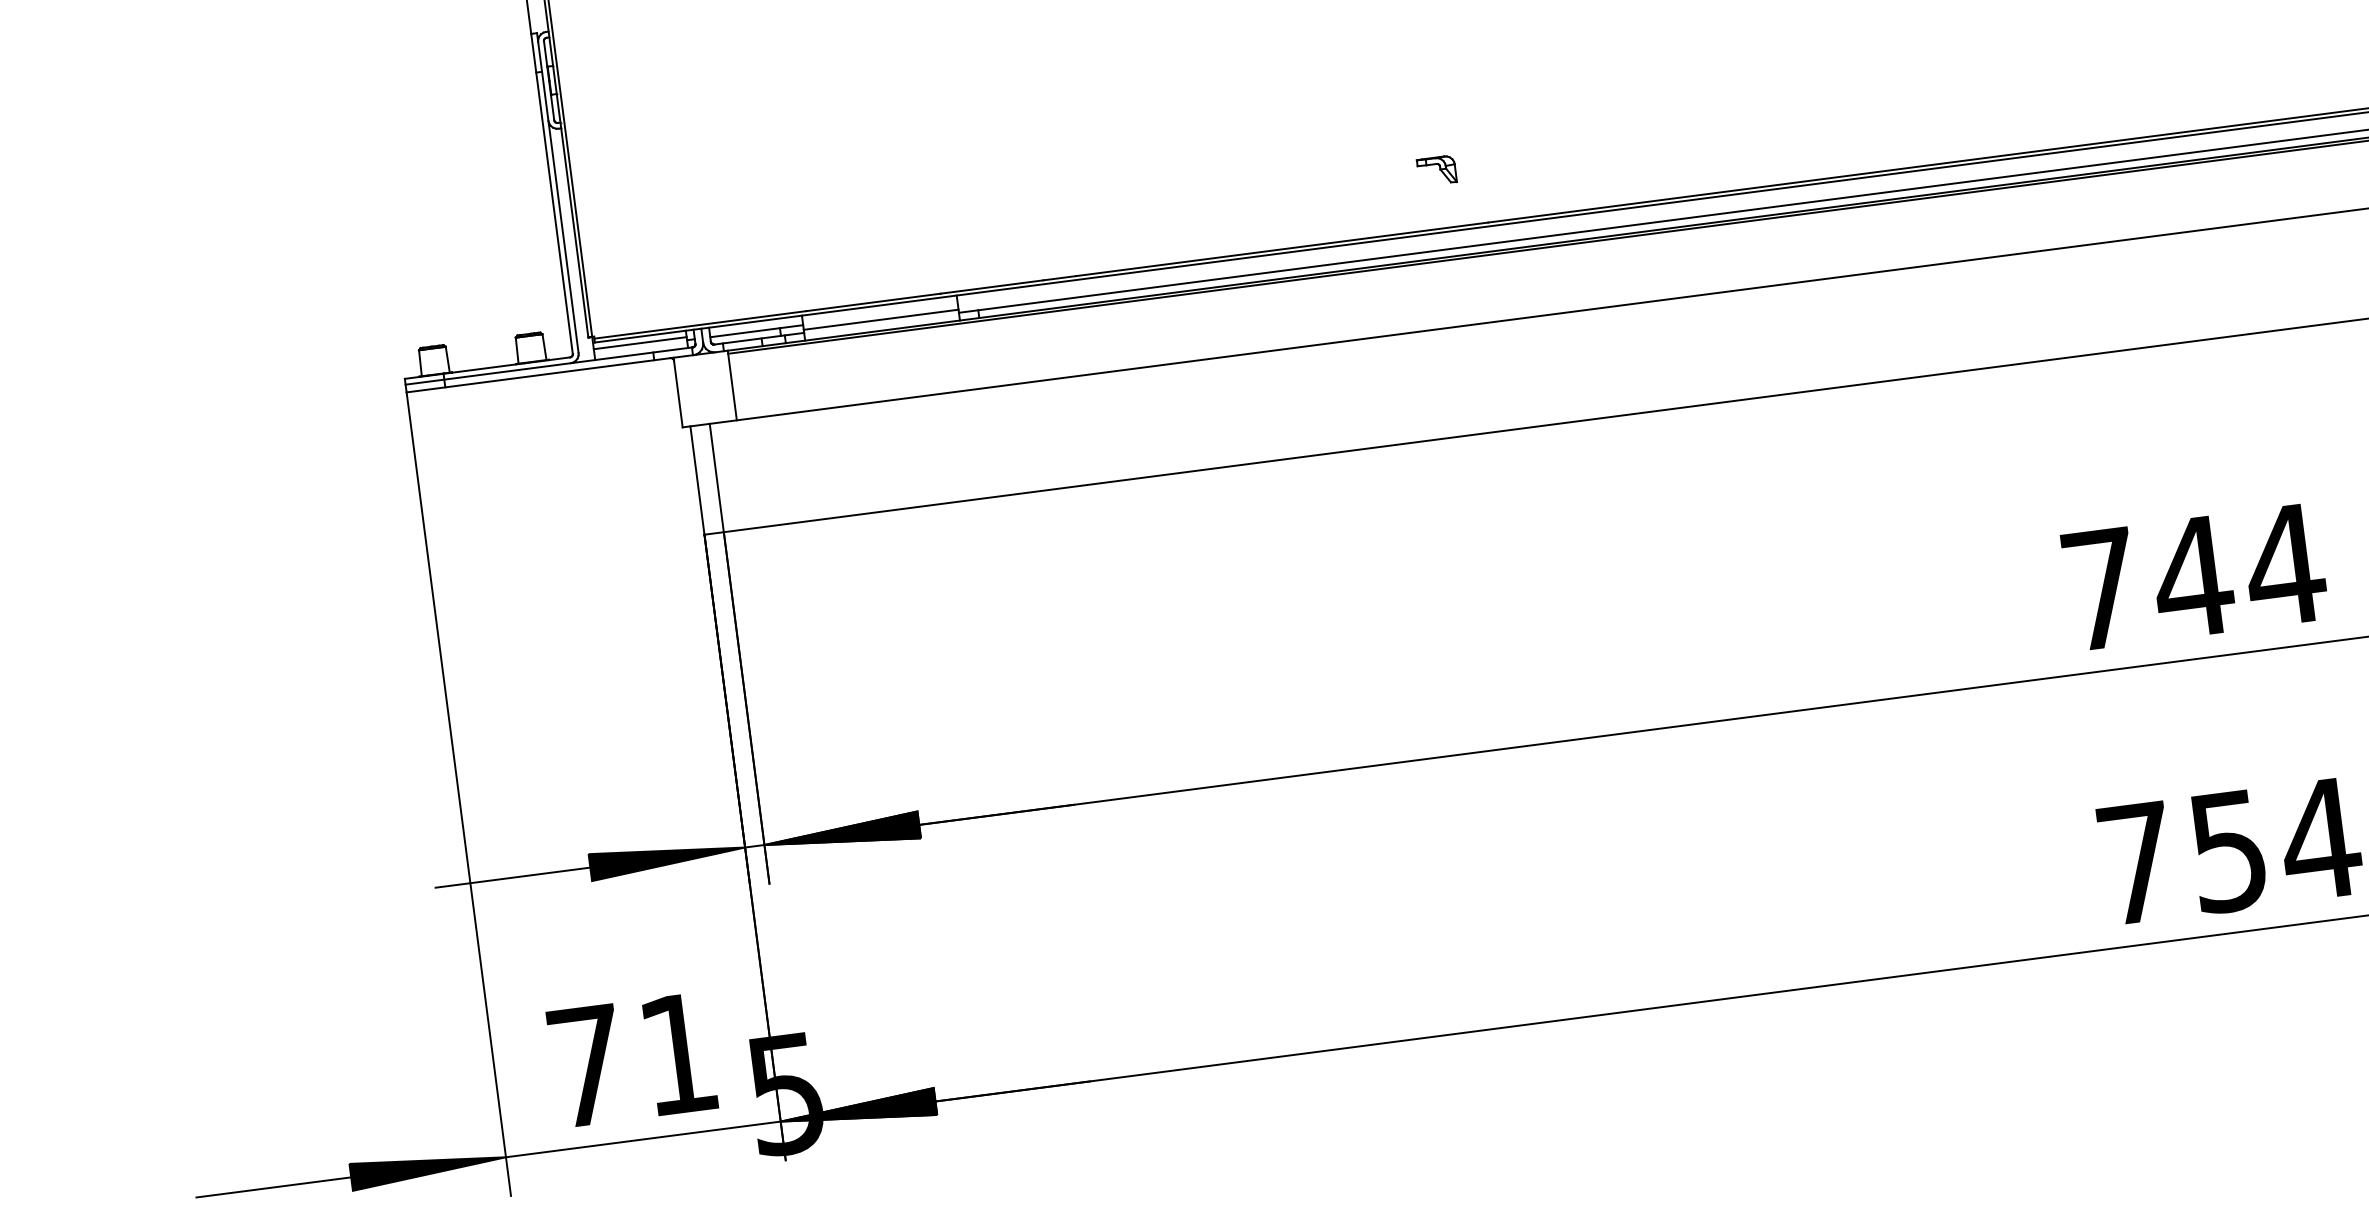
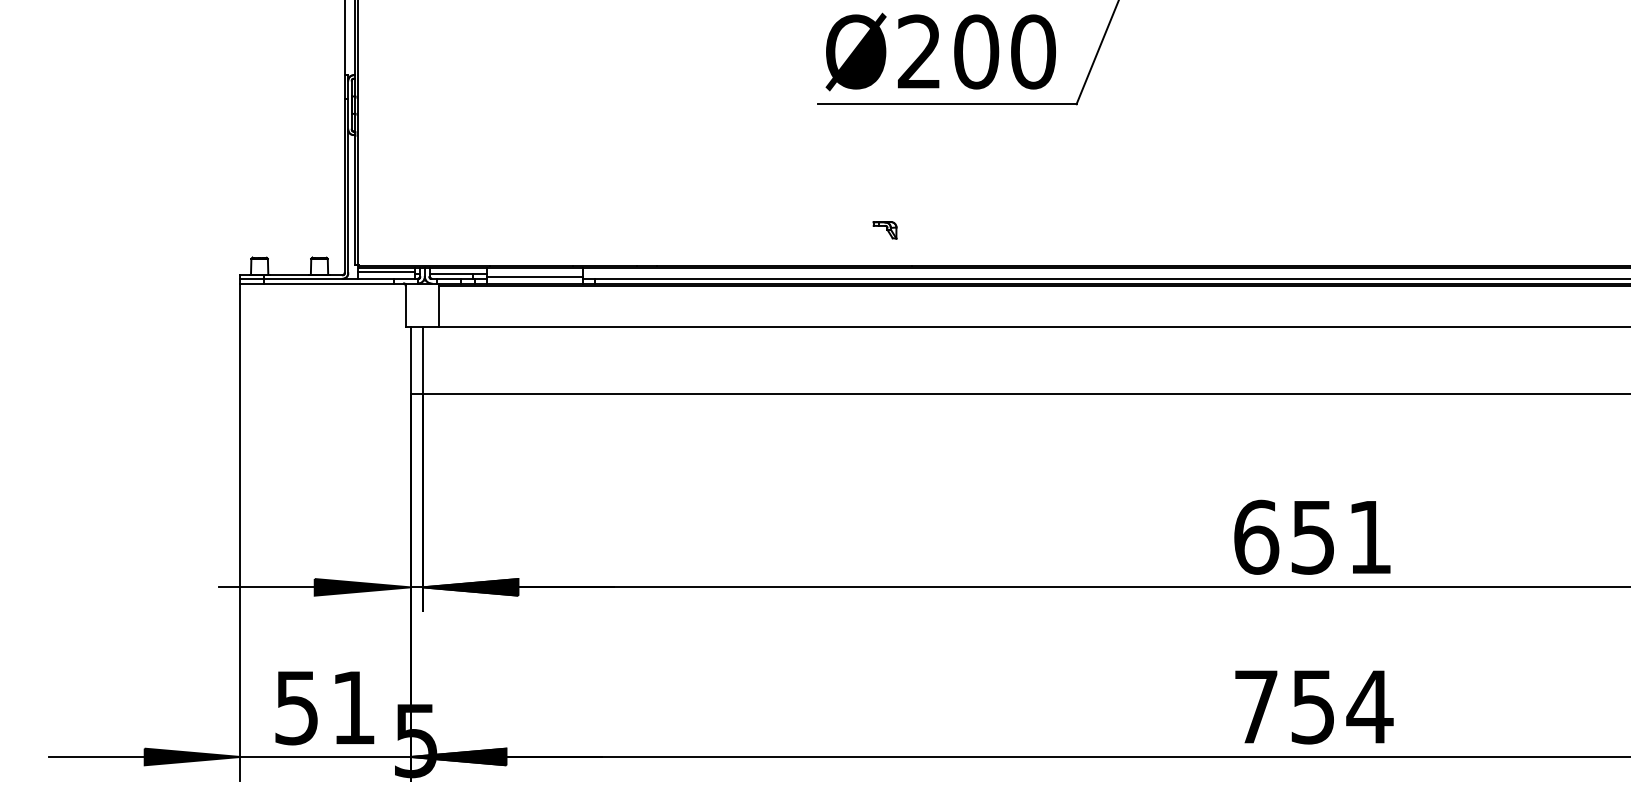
text: (2193, 575) -> (1313, 536), 744 -> 651
text: (586, 1067) -> (296, 708), 71 -> 51

